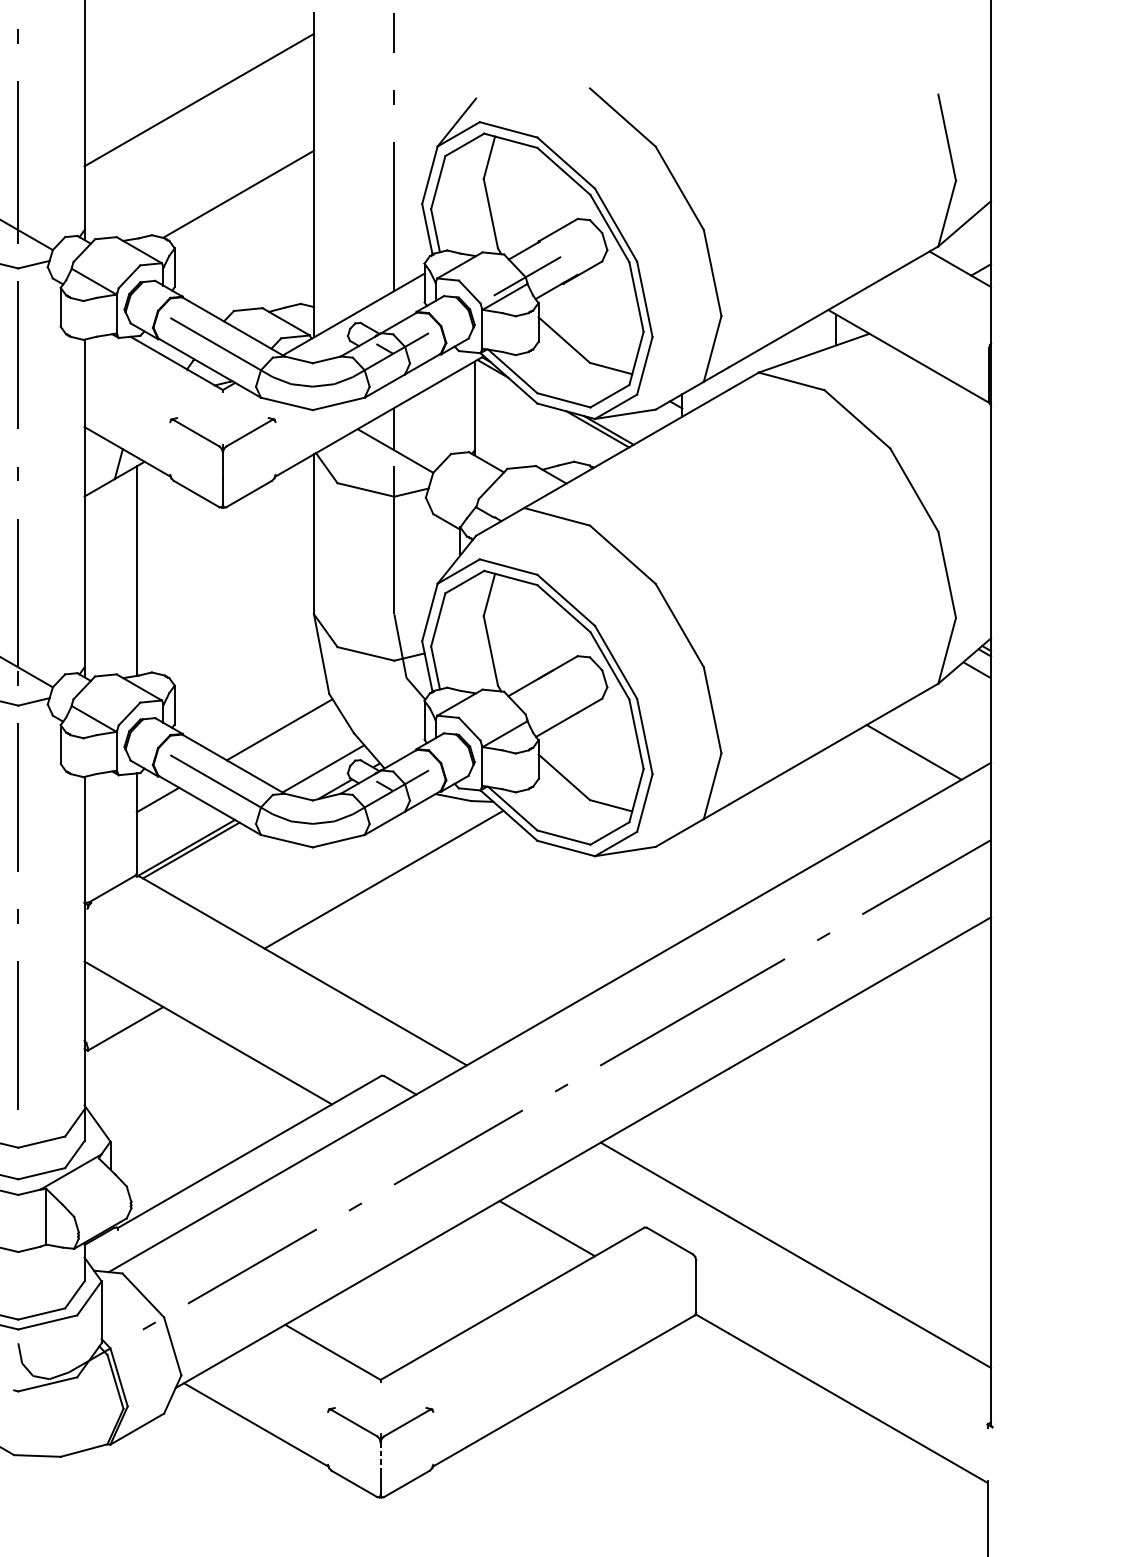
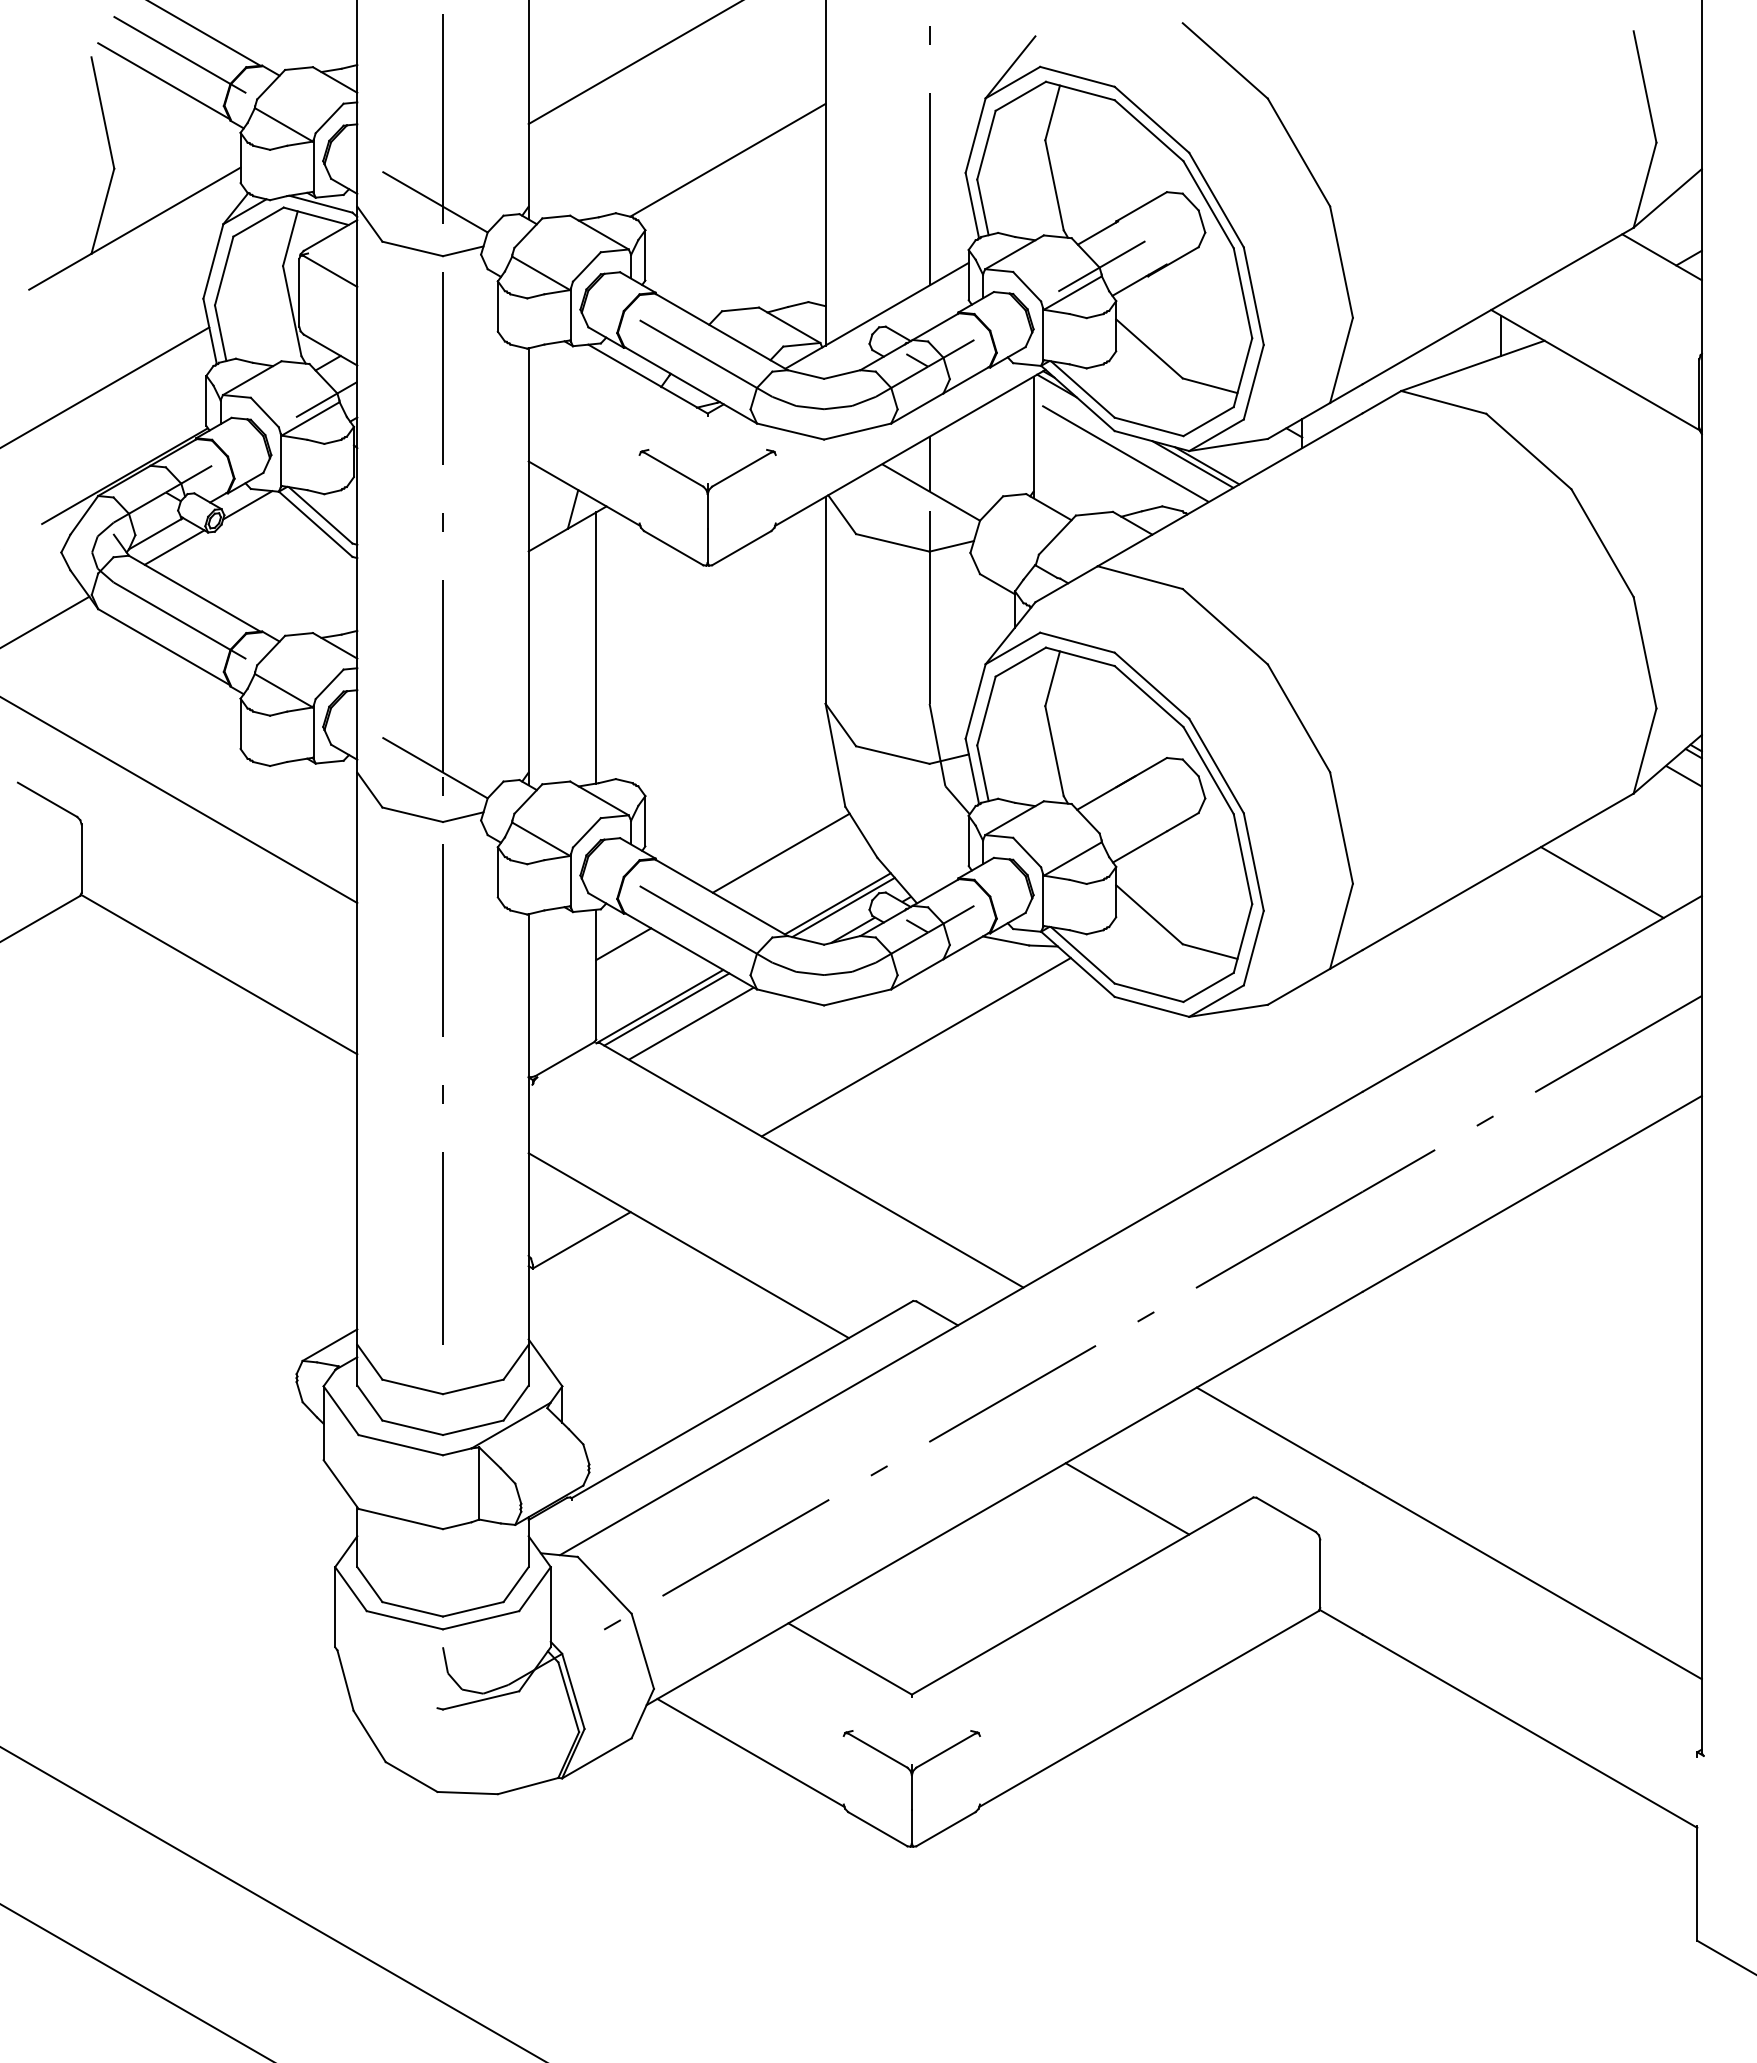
line: (541, 419) -> (1120, 451), added
line: (327, 771) -> (843, 907), added
line: (209, 861) -> (690, 1023), added
line: (380, 1455) -> (911, 1792), dashed -> solid

